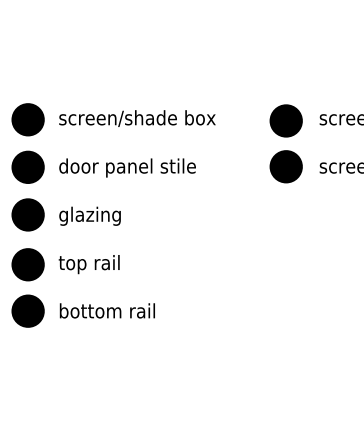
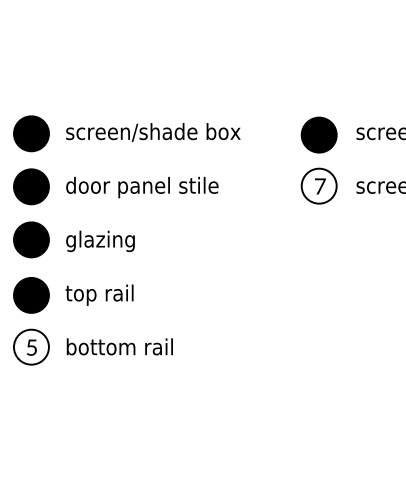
fill: (285, 166) -> (318, 185), removed
fill: (27, 310) -> (30, 346), removed

